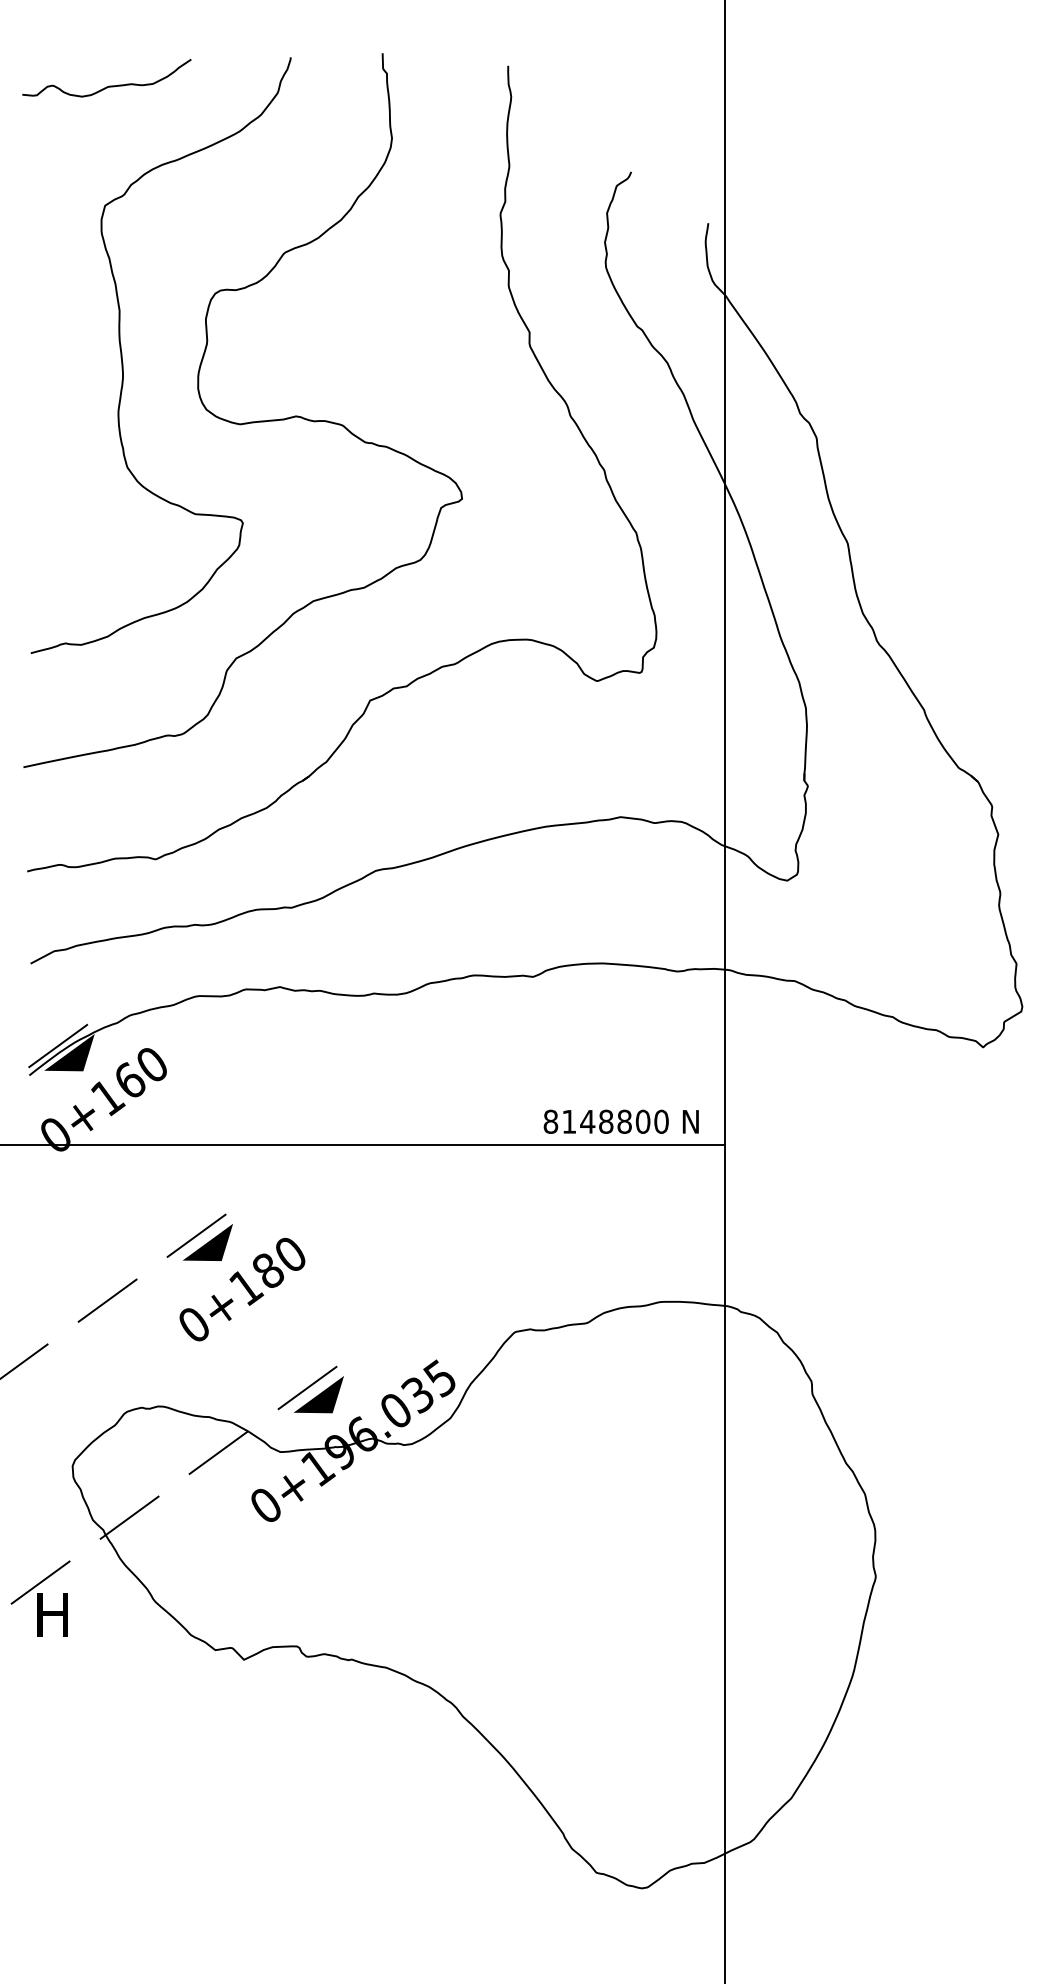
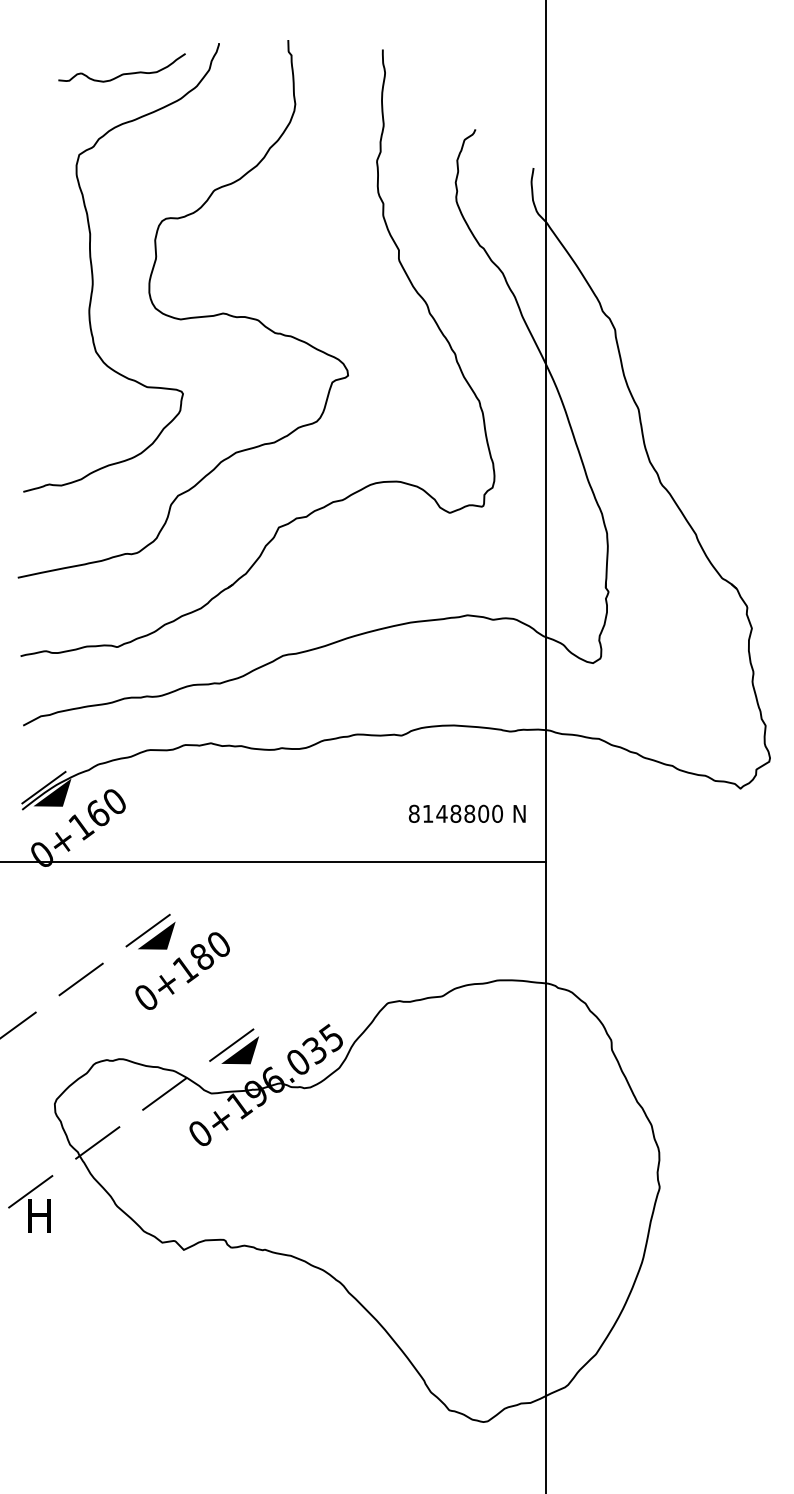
curve: (109, 85) -> (124, 73), moved
text: (620, 1121) -> (466, 813), moved

